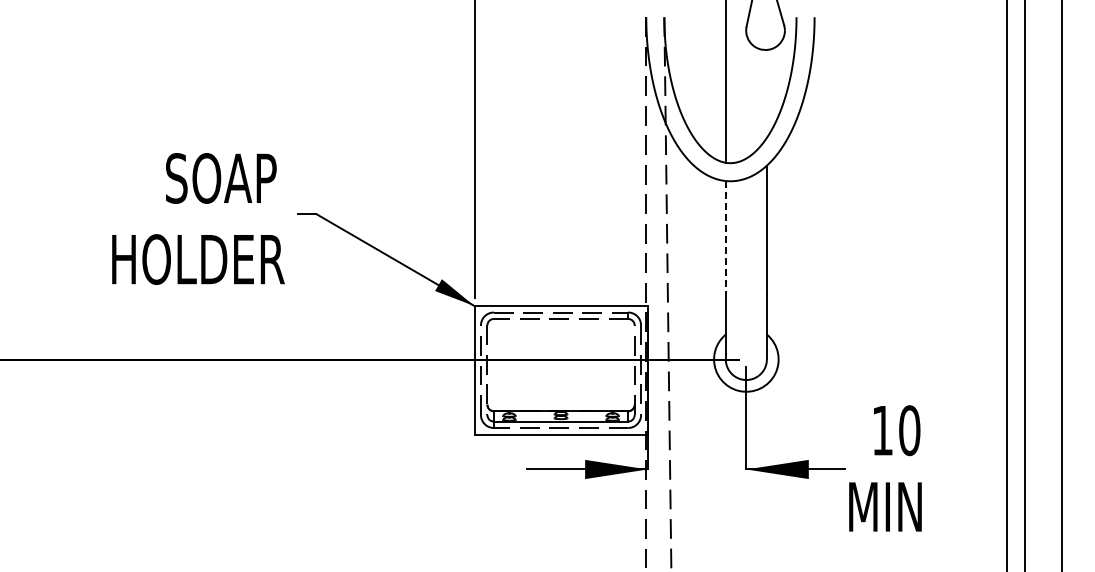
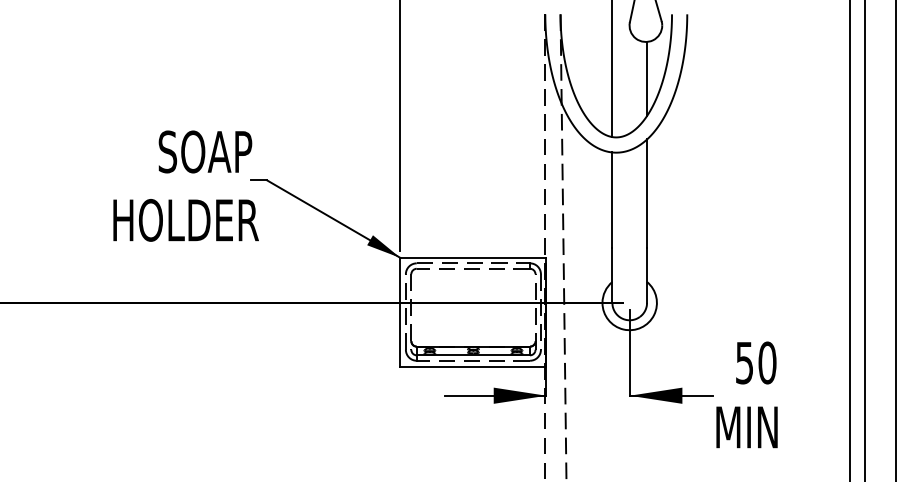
line: (766, 93) -> (646, 78), added
text: (198, 218) -> (186, 185), moved
line: (725, 237) -> (612, 200), dashed -> solid
text: (882, 431) -> (744, 363), 10 -> 50

